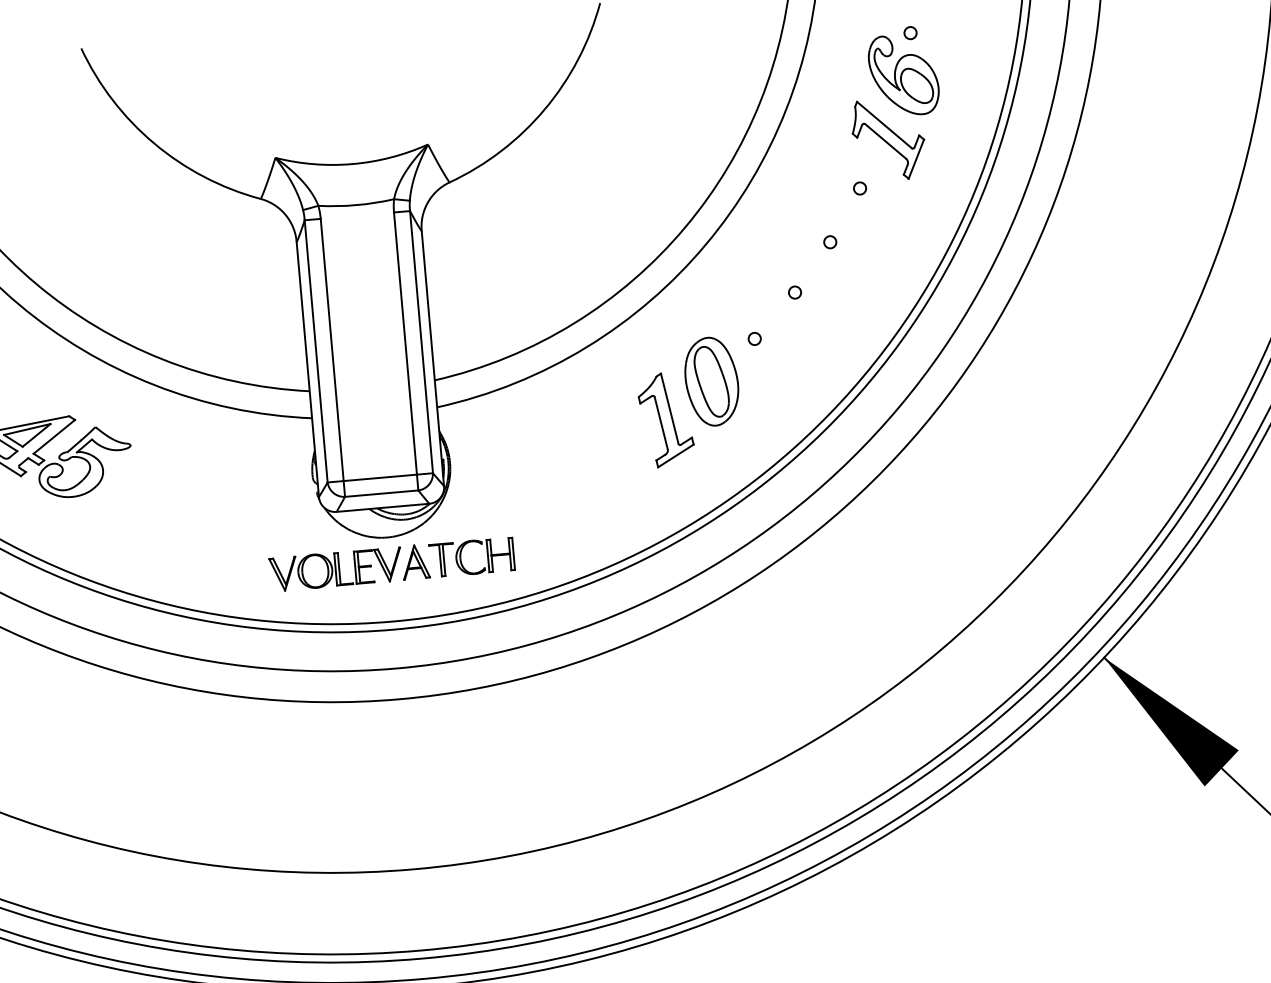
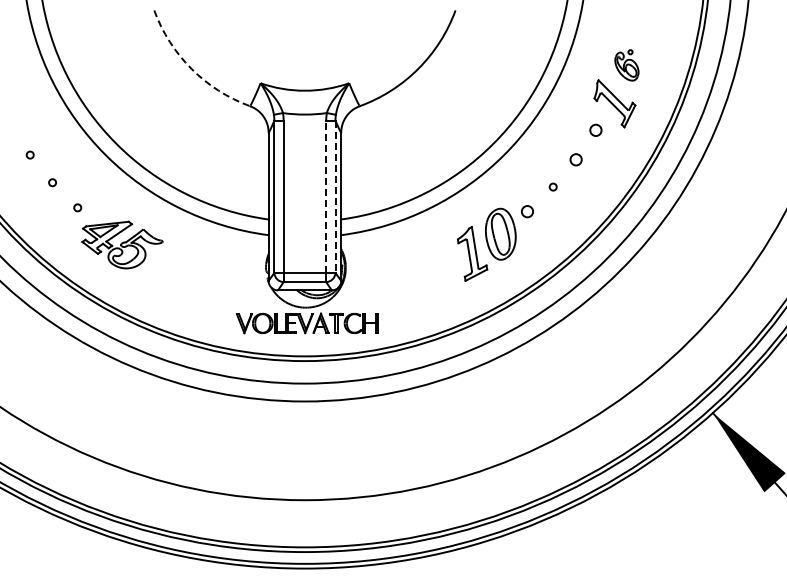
part: (902, 72) -> (626, 65), size x0.6
arc: (154, 142) -> (191, 68), solid -> dashed
circle: (859, 188) -> (595, 130), size x1.6
circle: (829, 241) -> (575, 159), size x1.6
circle: (754, 338) -> (527, 211), size x1.6
line: (405, 342) -> (326, 196), solid -> dashed
line: (421, 343) -> (335, 197), solid -> dashed

